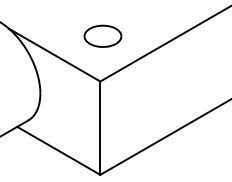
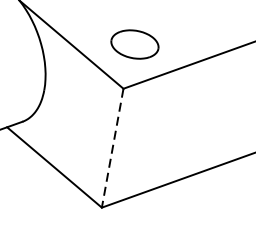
part: (102, 35) -> (134, 43), moved
line: (100, 128) -> (112, 148), solid -> dashed

